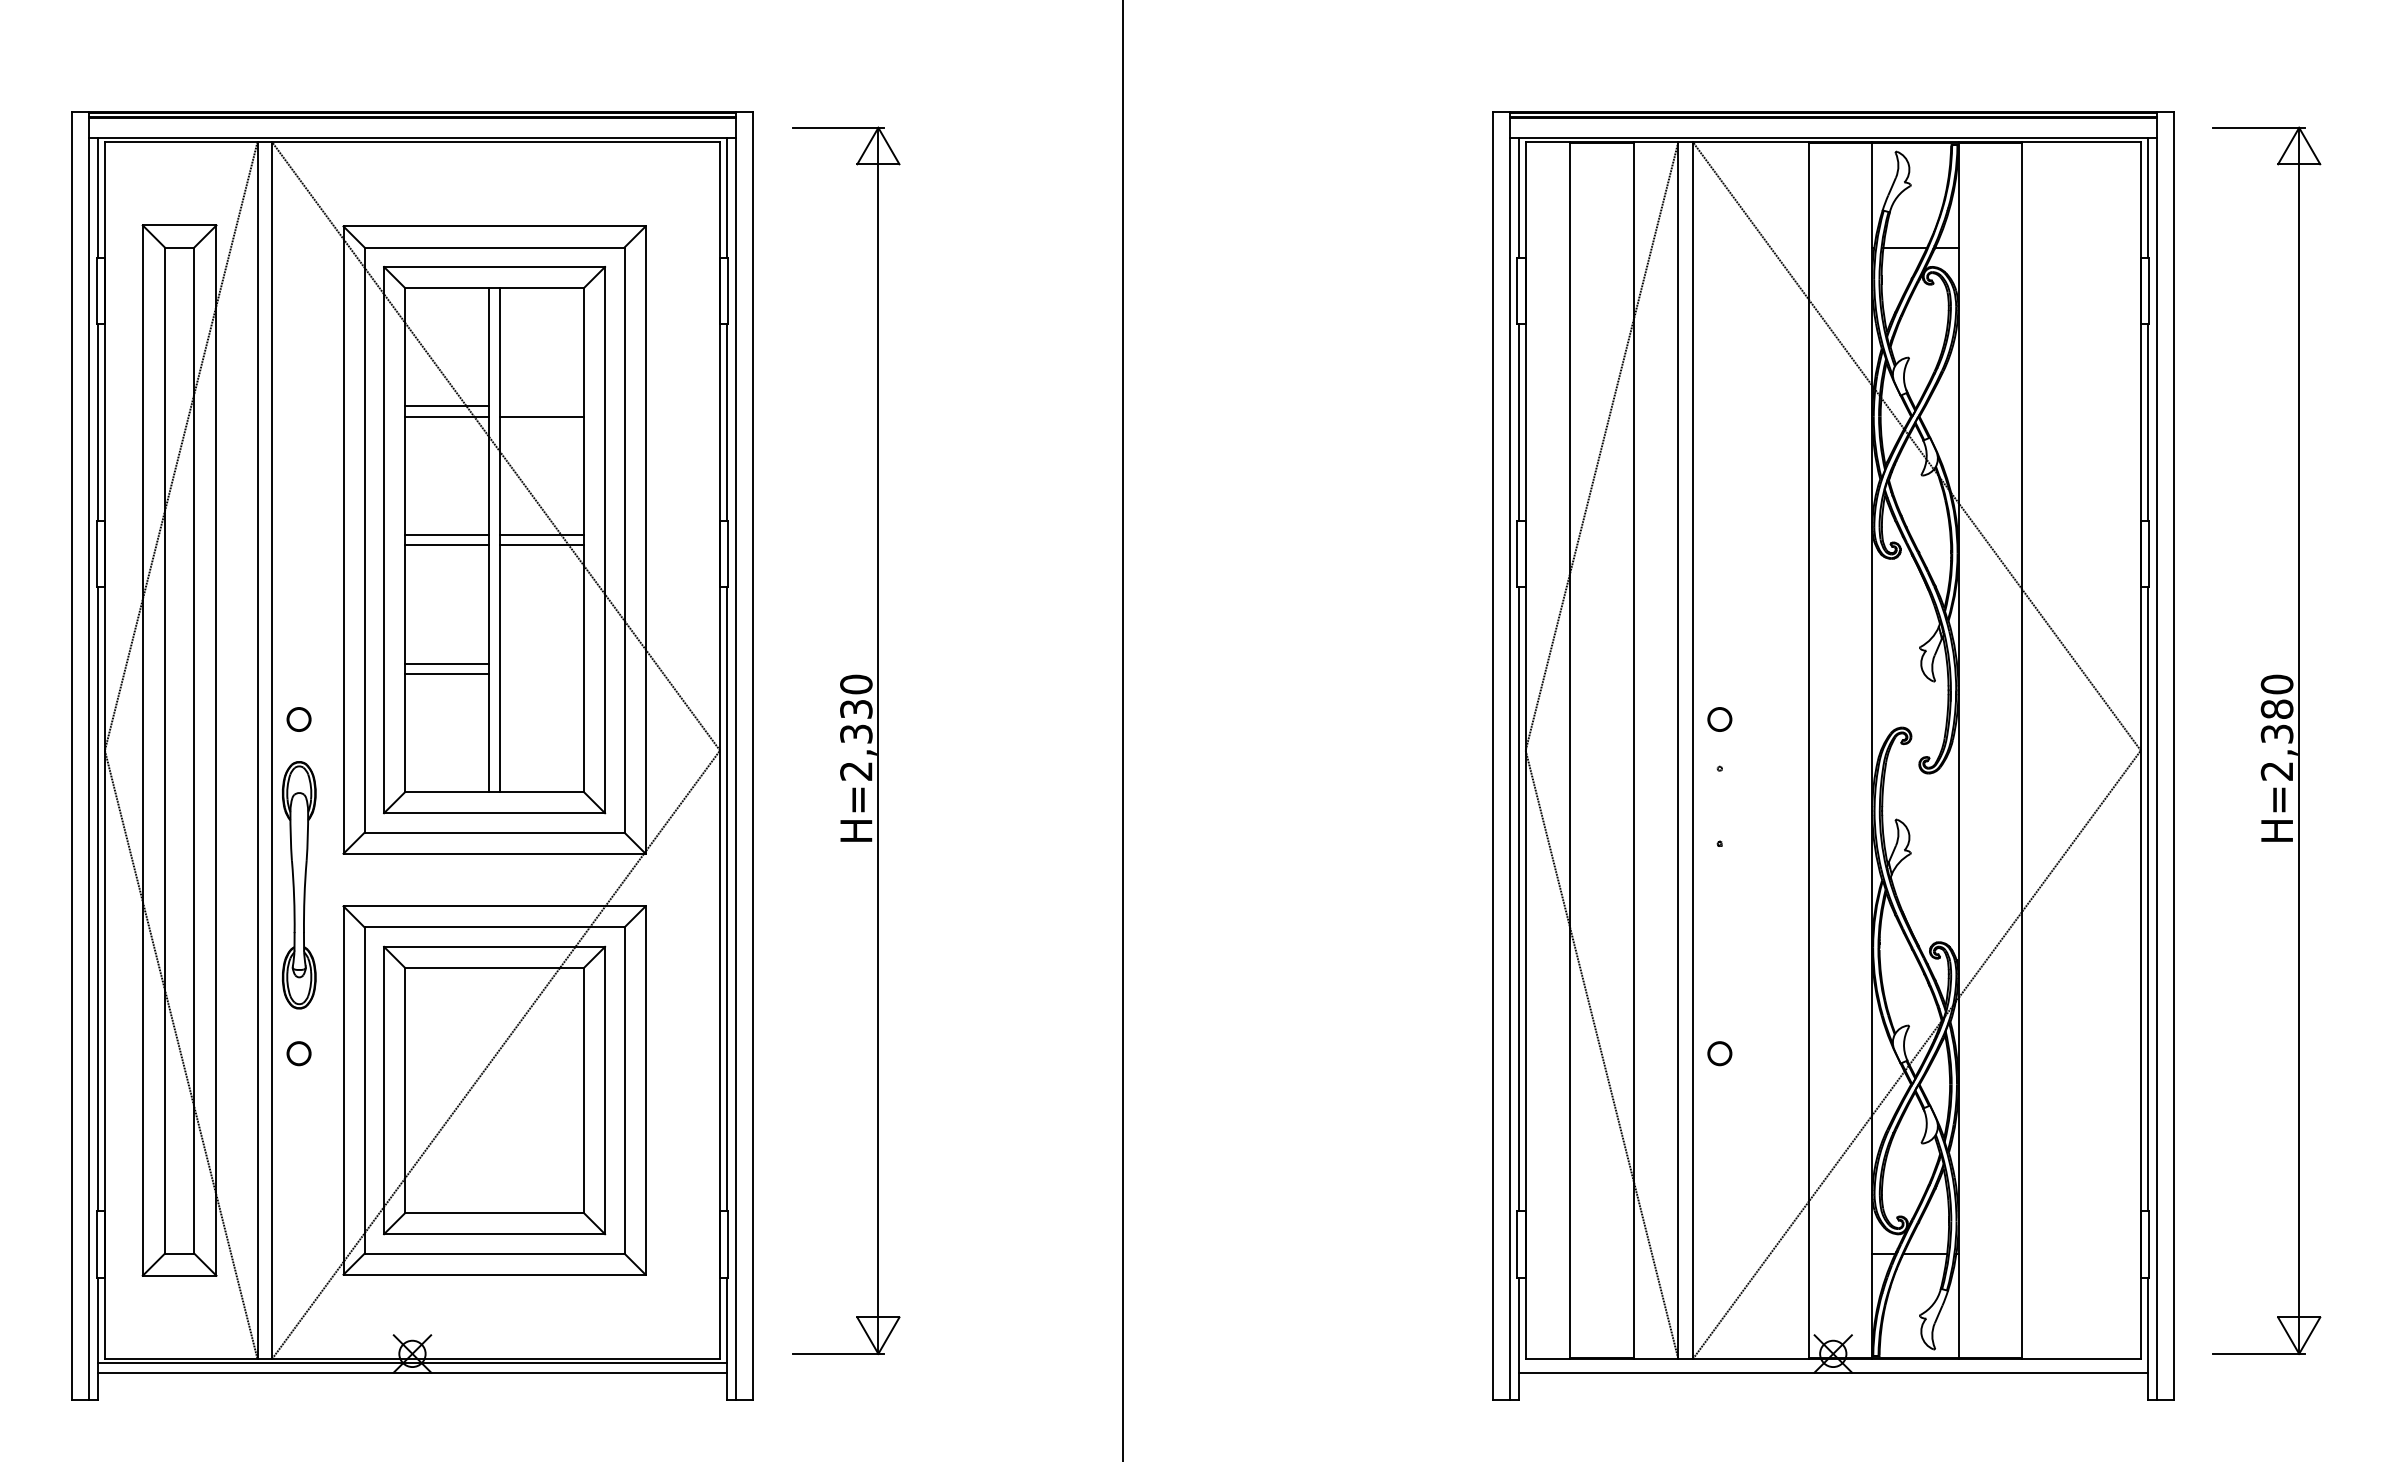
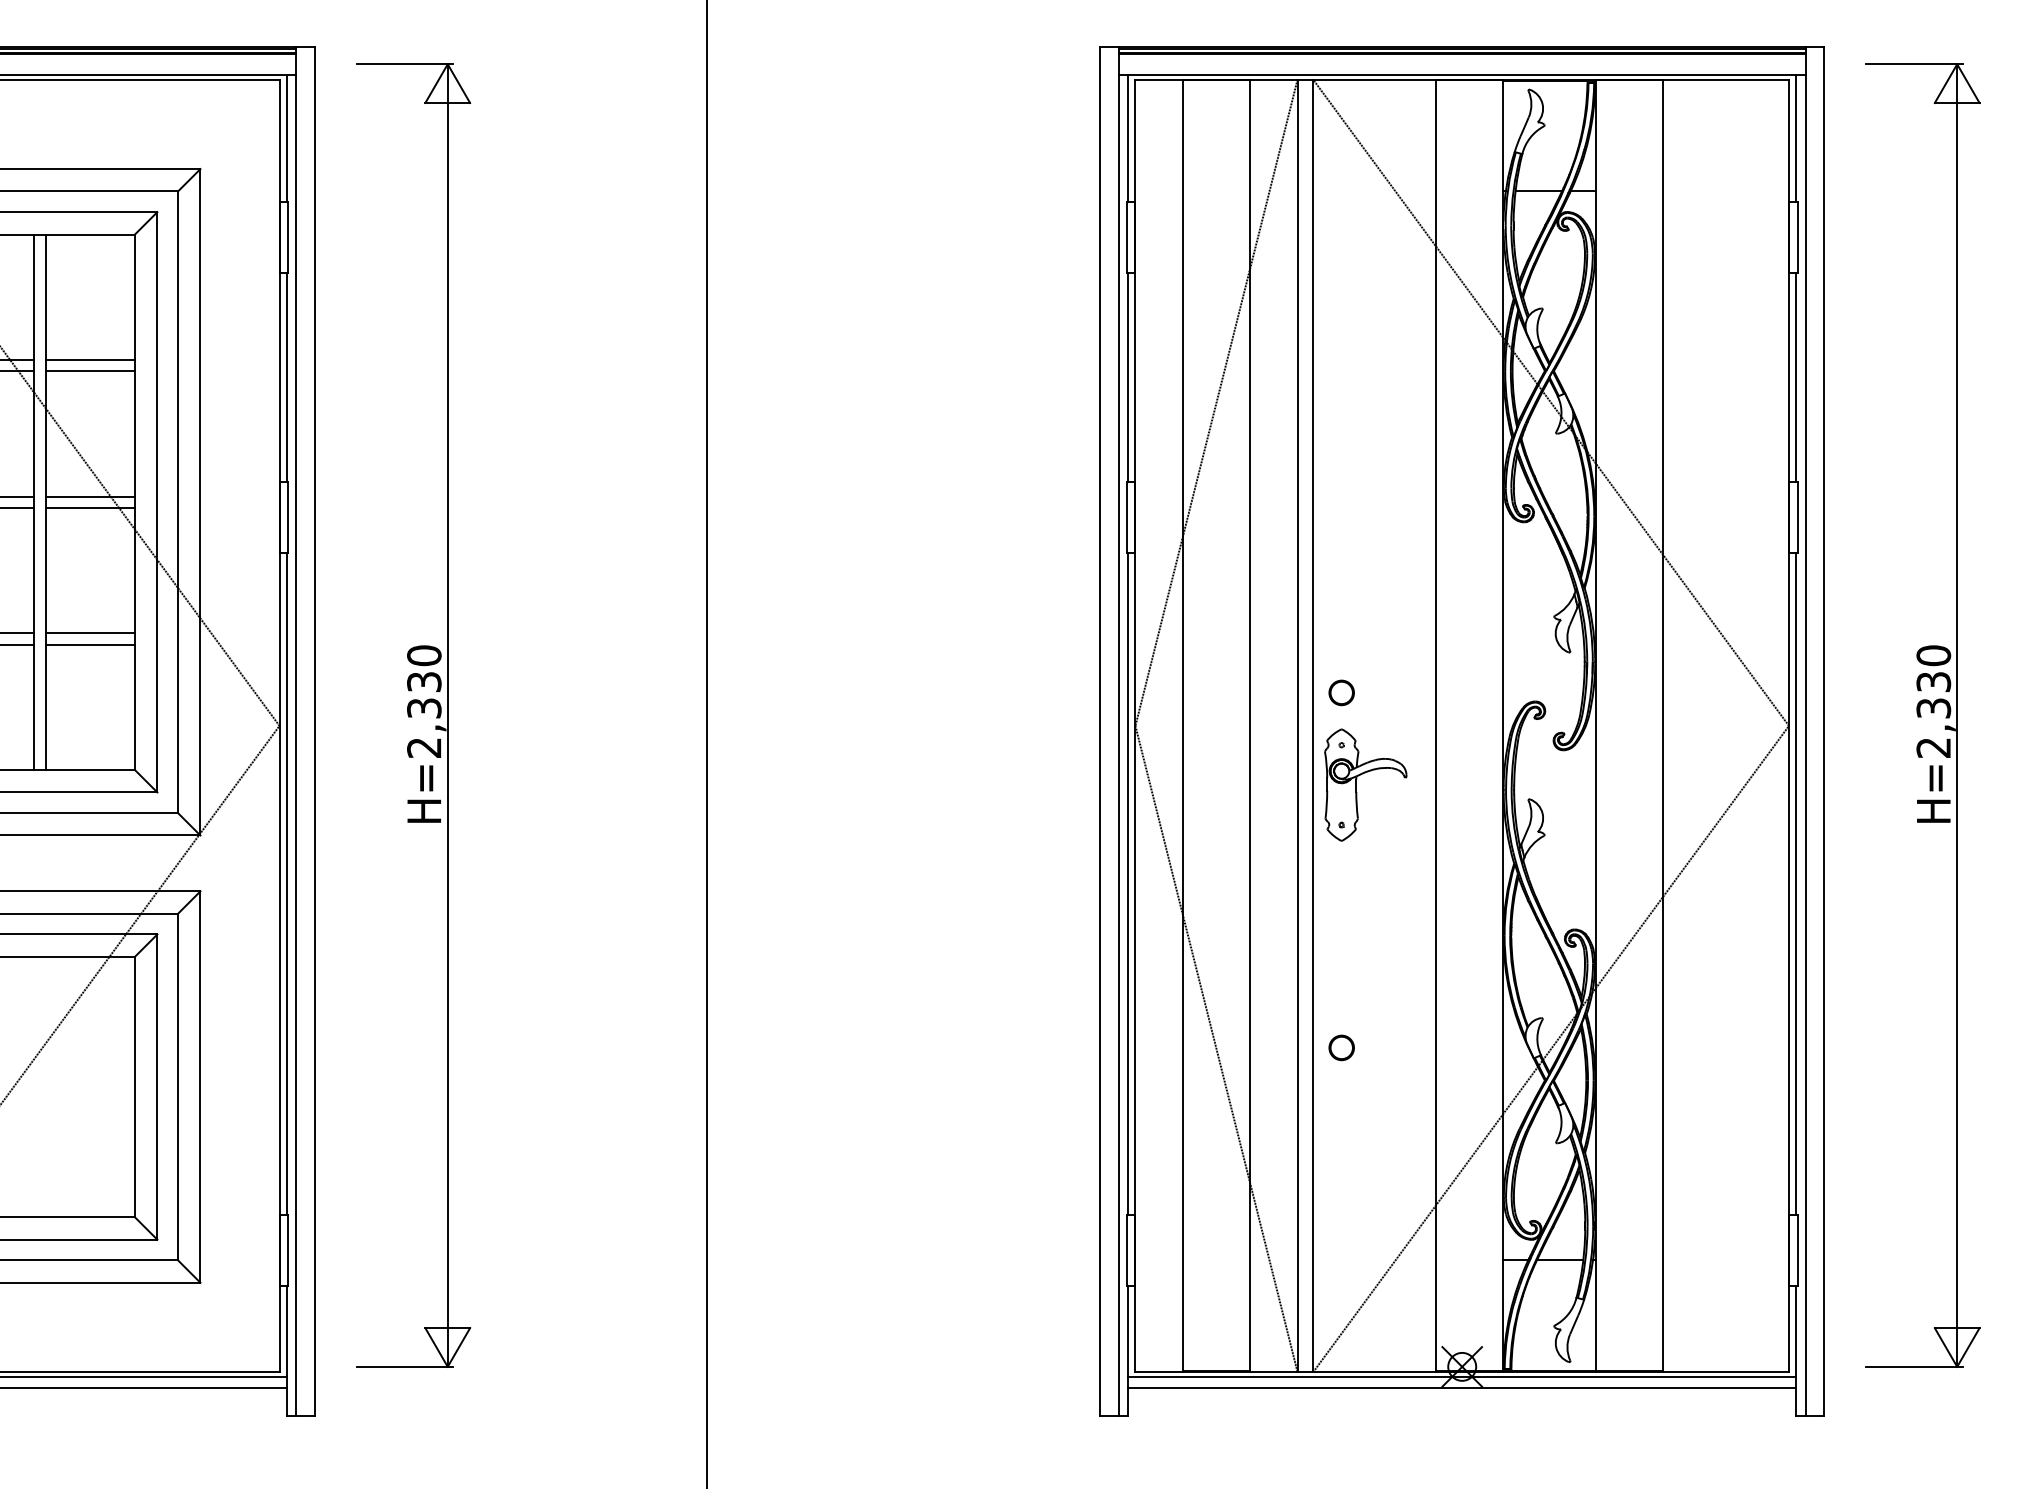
line: (541, 406) -> (89, 360), added
line: (541, 663) -> (89, 633), added
line: (541, 674) -> (89, 645), added
text: (2276, 708) -> (1933, 681), H=2,380 -> H=2,330
part: (1734, 806) -> (1357, 785), added
line: (1832, 1363) -> (1461, 1377), added

